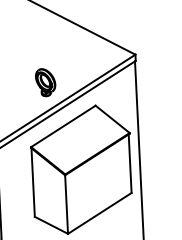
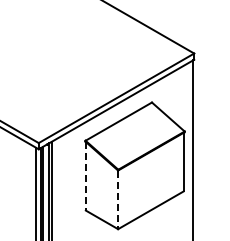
part: (44, 82) -> (102, 76), removed
line: (32, 182) -> (85, 176), solid -> dashed
line: (66, 205) -> (118, 200), solid -> dashed

